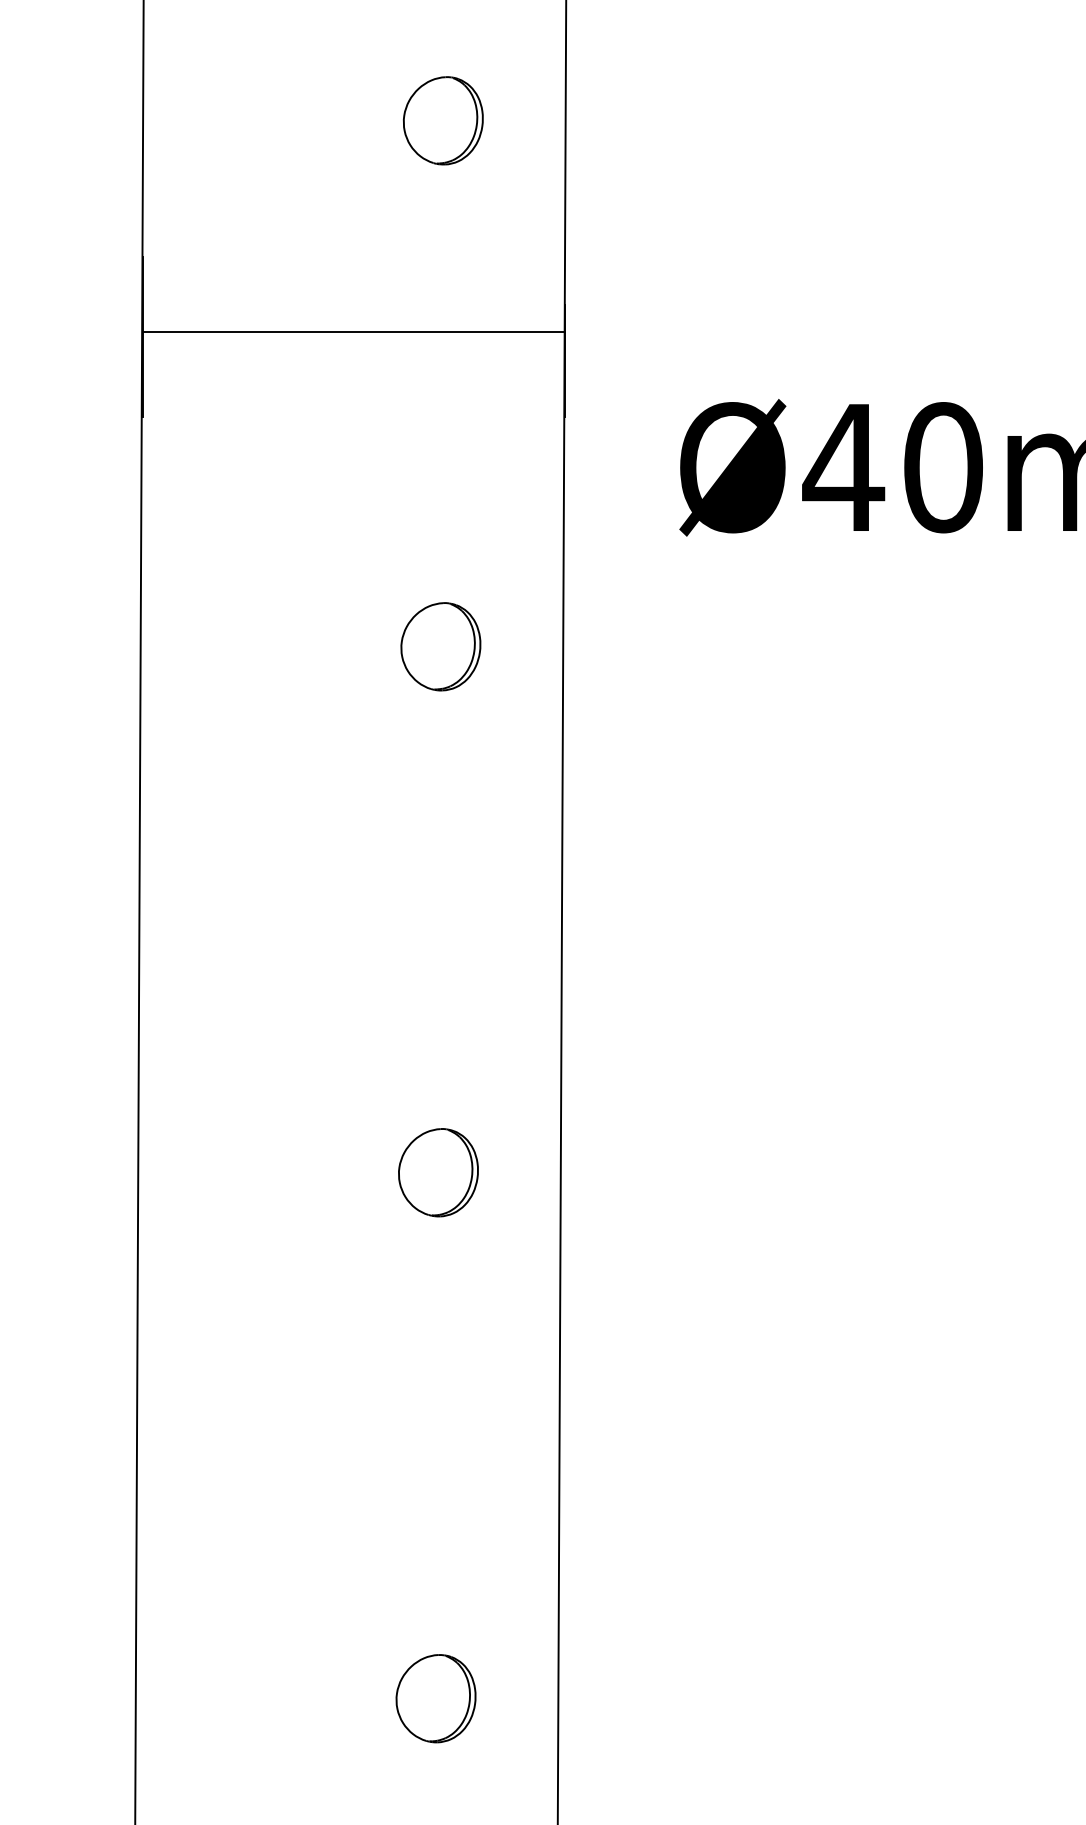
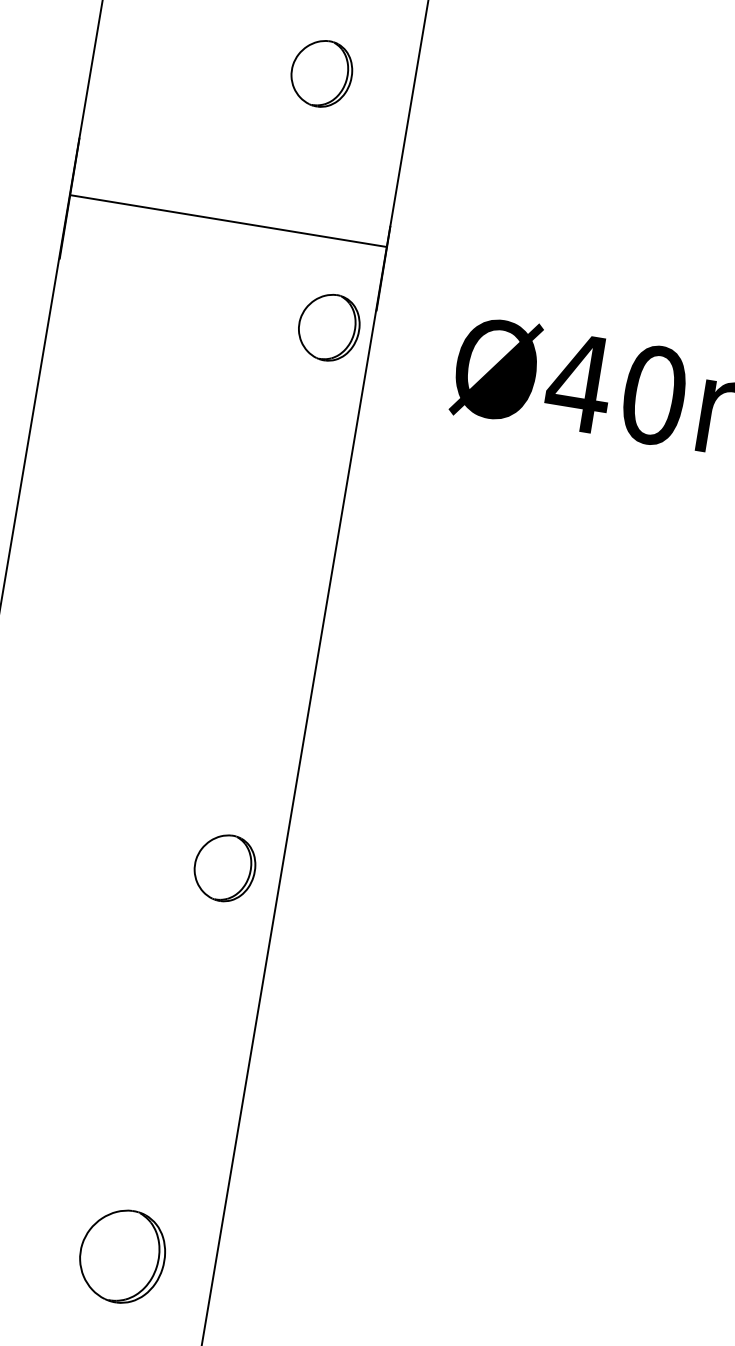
part: (440, 646) -> (328, 327), moved
part: (438, 1172) -> (224, 867), moved
part: (435, 1698) -> (122, 1256), size x1.4

